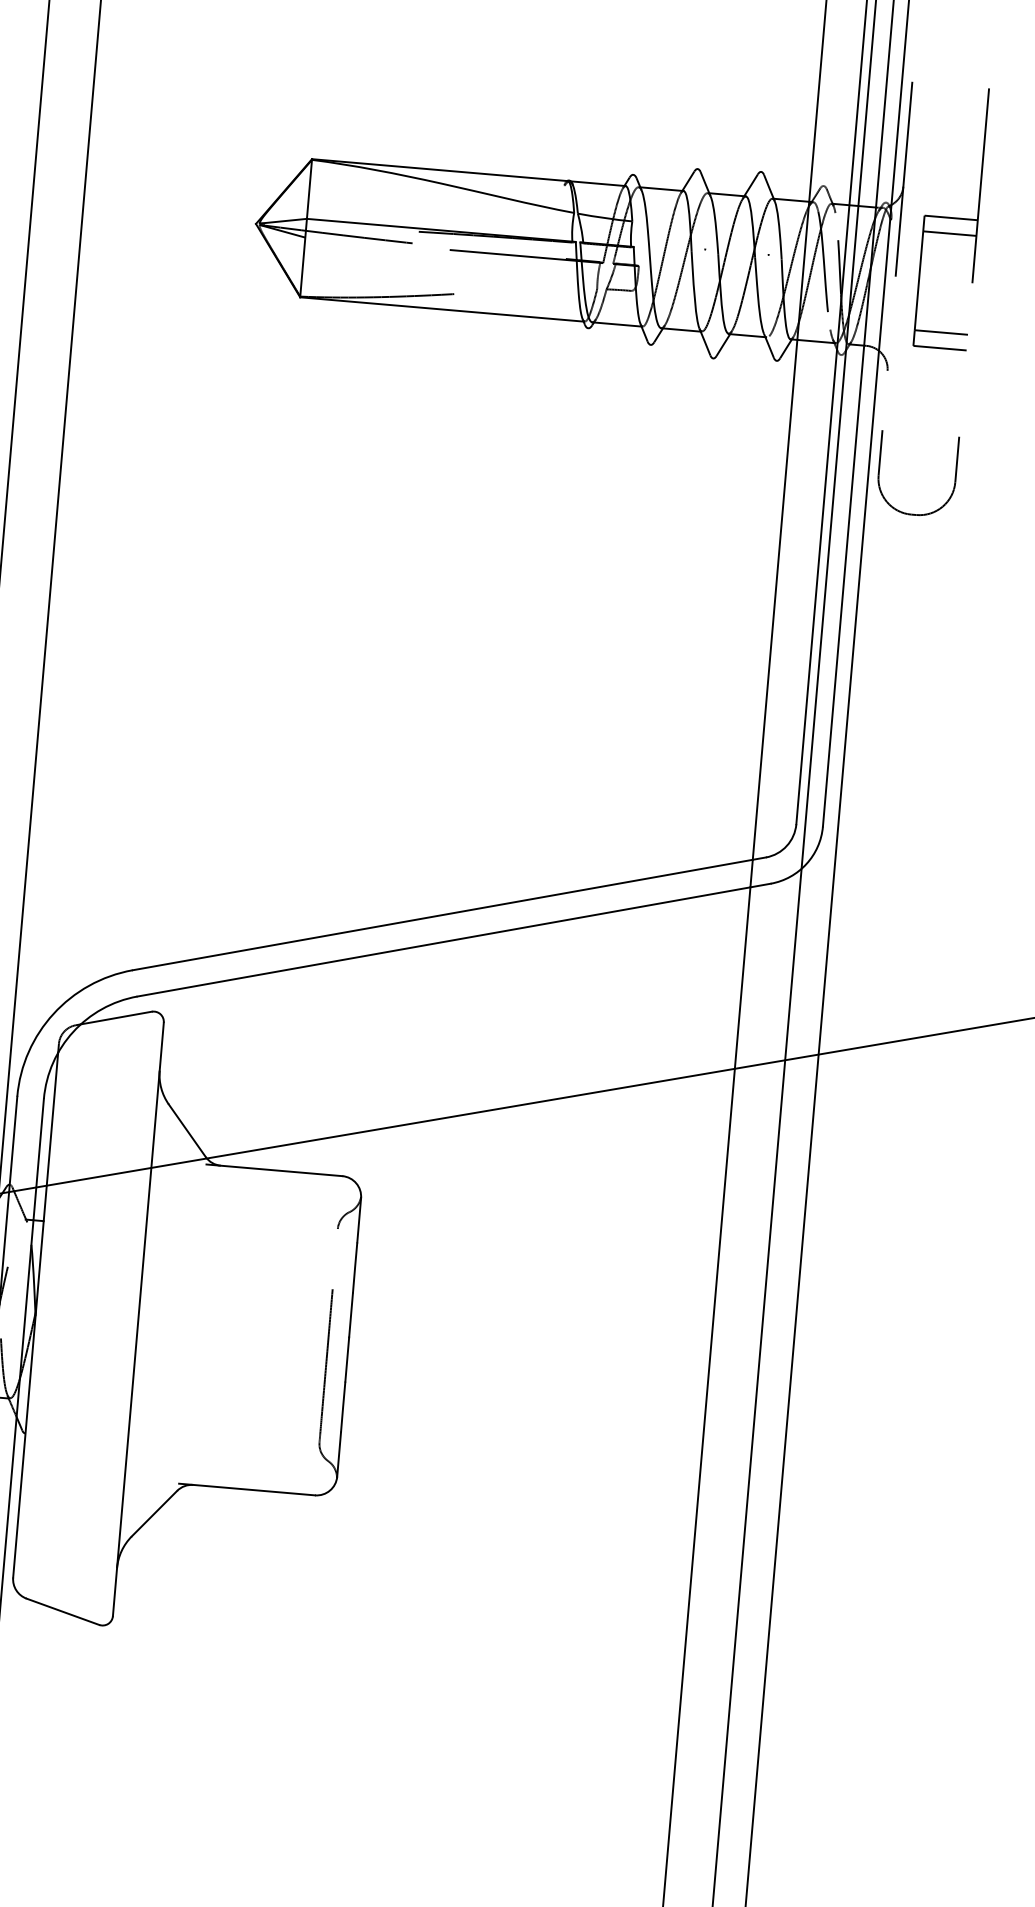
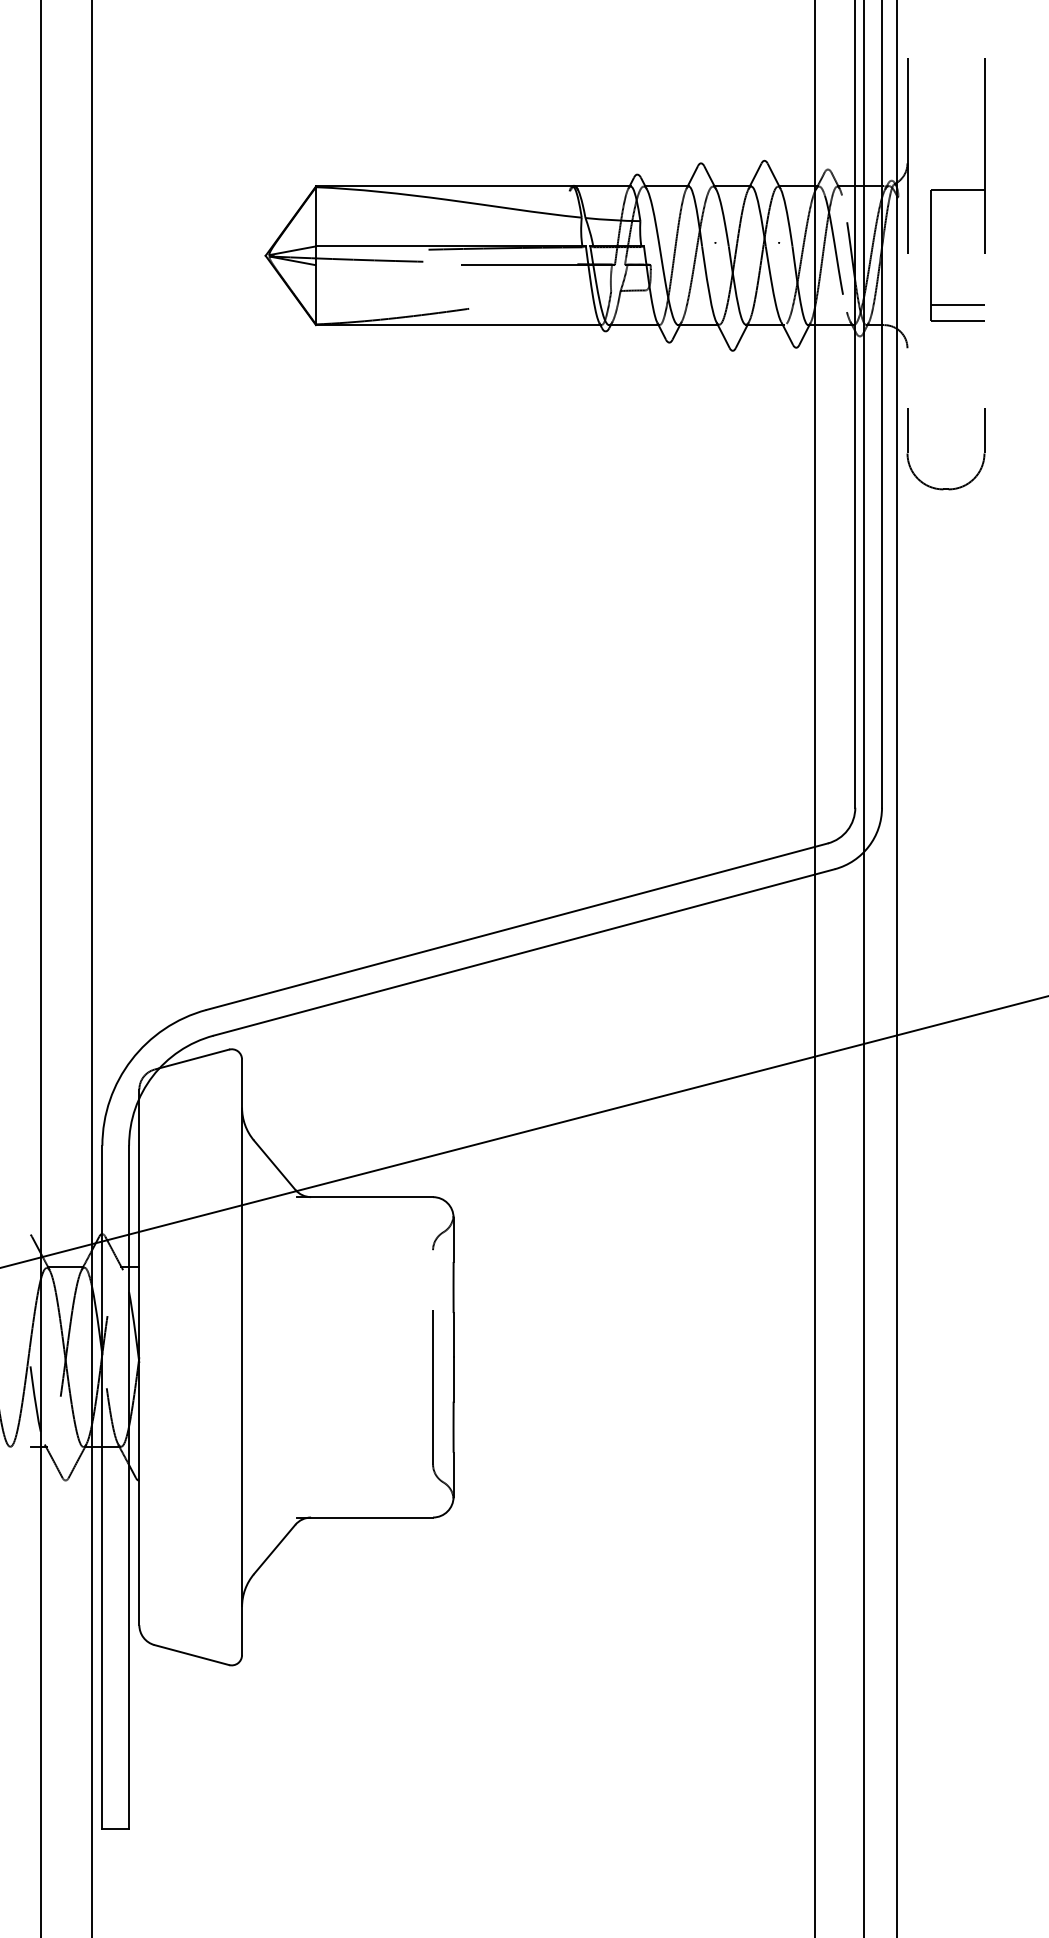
line: (949, 233) -> (957, 206), removed

